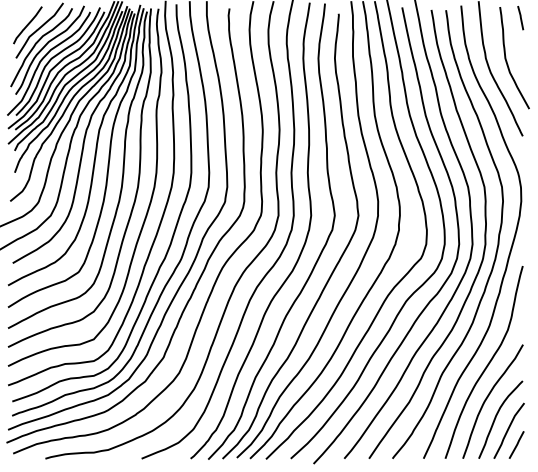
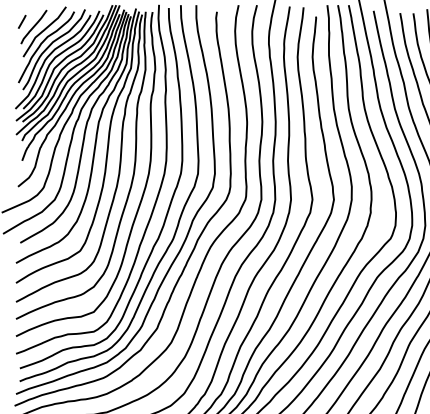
line: (14, 19) -> (21, 21), added

